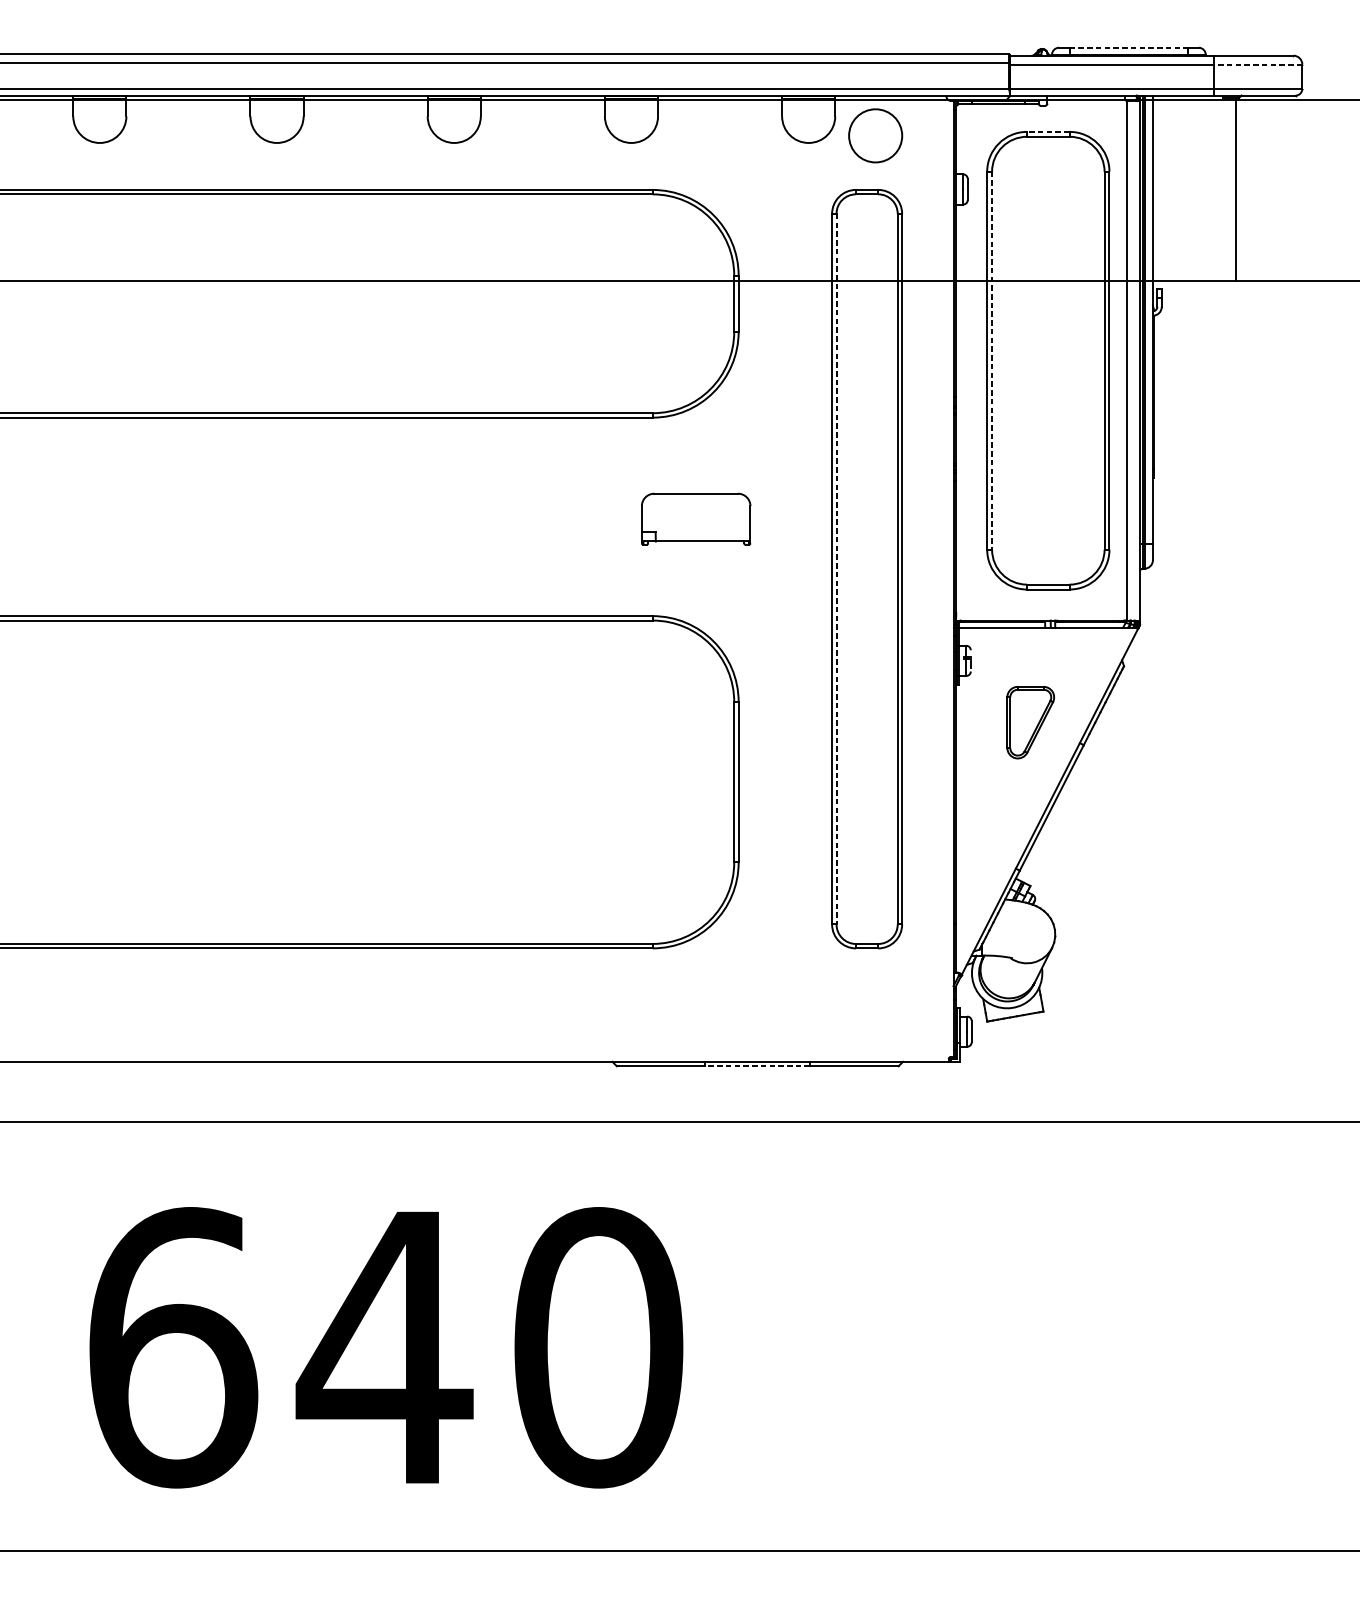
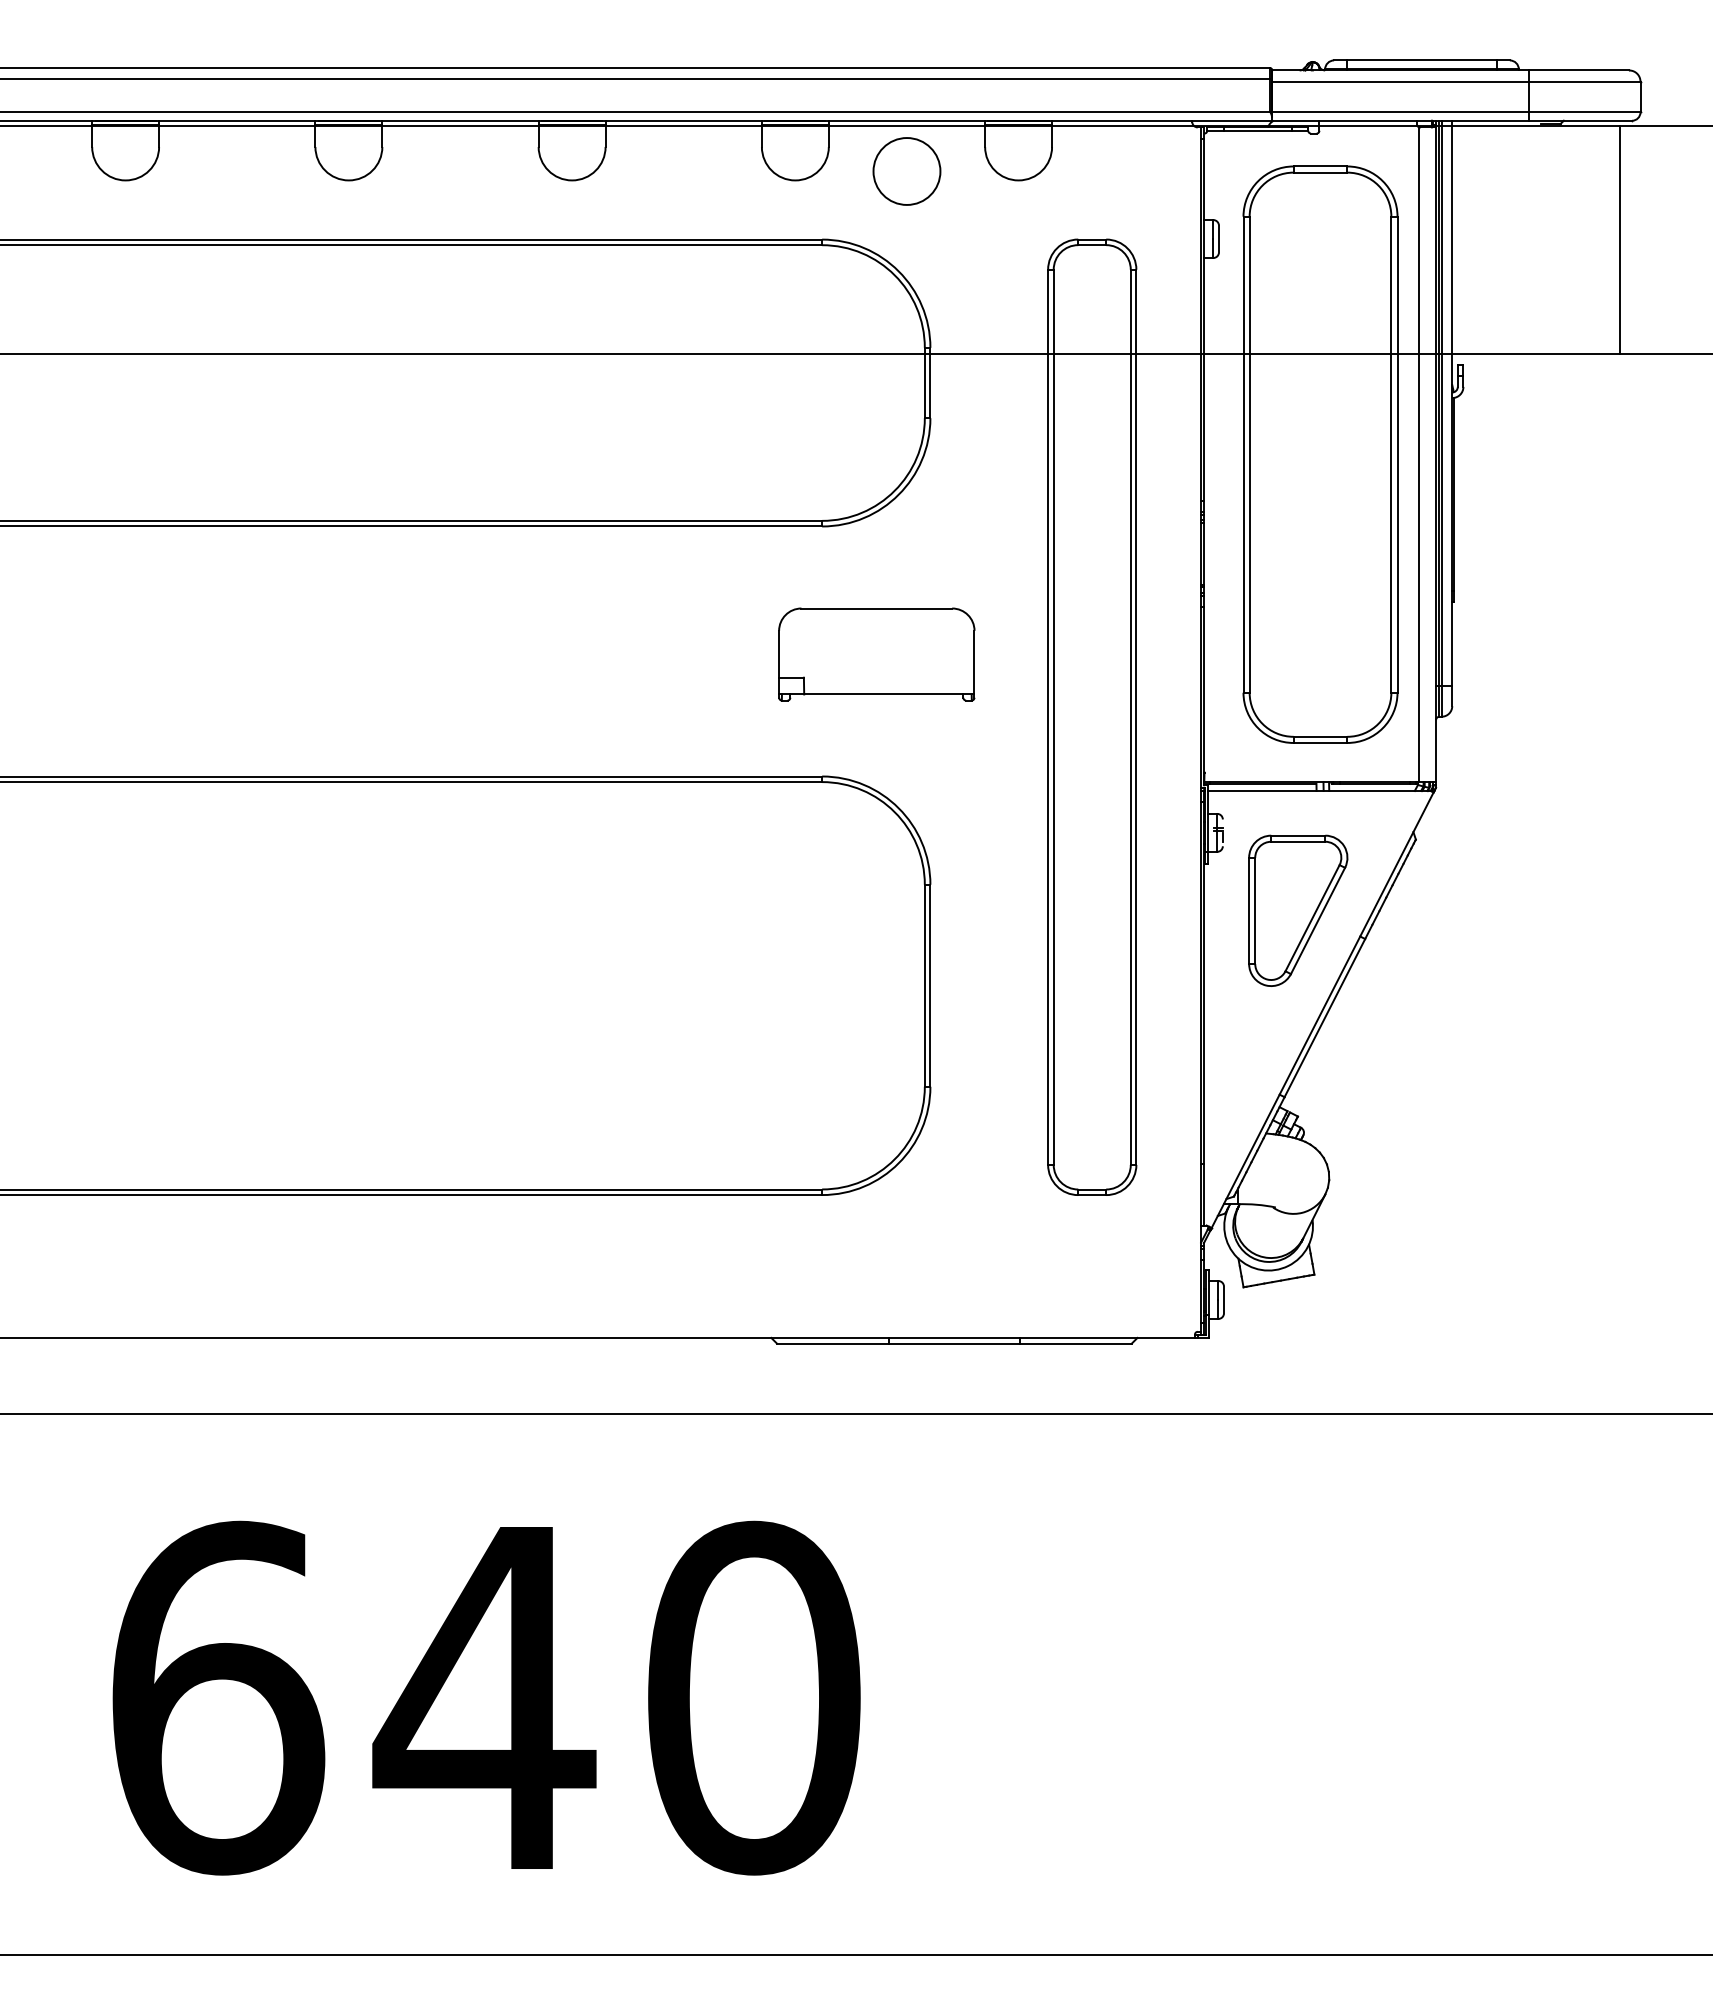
line: (1128, 47) -> (1421, 60), dashed -> solid
line: (1257, 64) -> (1584, 81), dashed -> solid
line: (1048, 131) -> (1320, 166), dashed -> solid
circle: (875, 135) -> (906, 171), moved
line: (1235, 189) -> (1620, 239), moved
line: (991, 361) -> (1249, 455), dashed -> solid
part: (695, 519) -> (876, 654), size x1.43
line: (836, 569) -> (1053, 717), dashed -> solid
part: (1030, 722) -> (1298, 910), size x1.67
line: (757, 1066) -> (954, 1343), dashed -> solid

